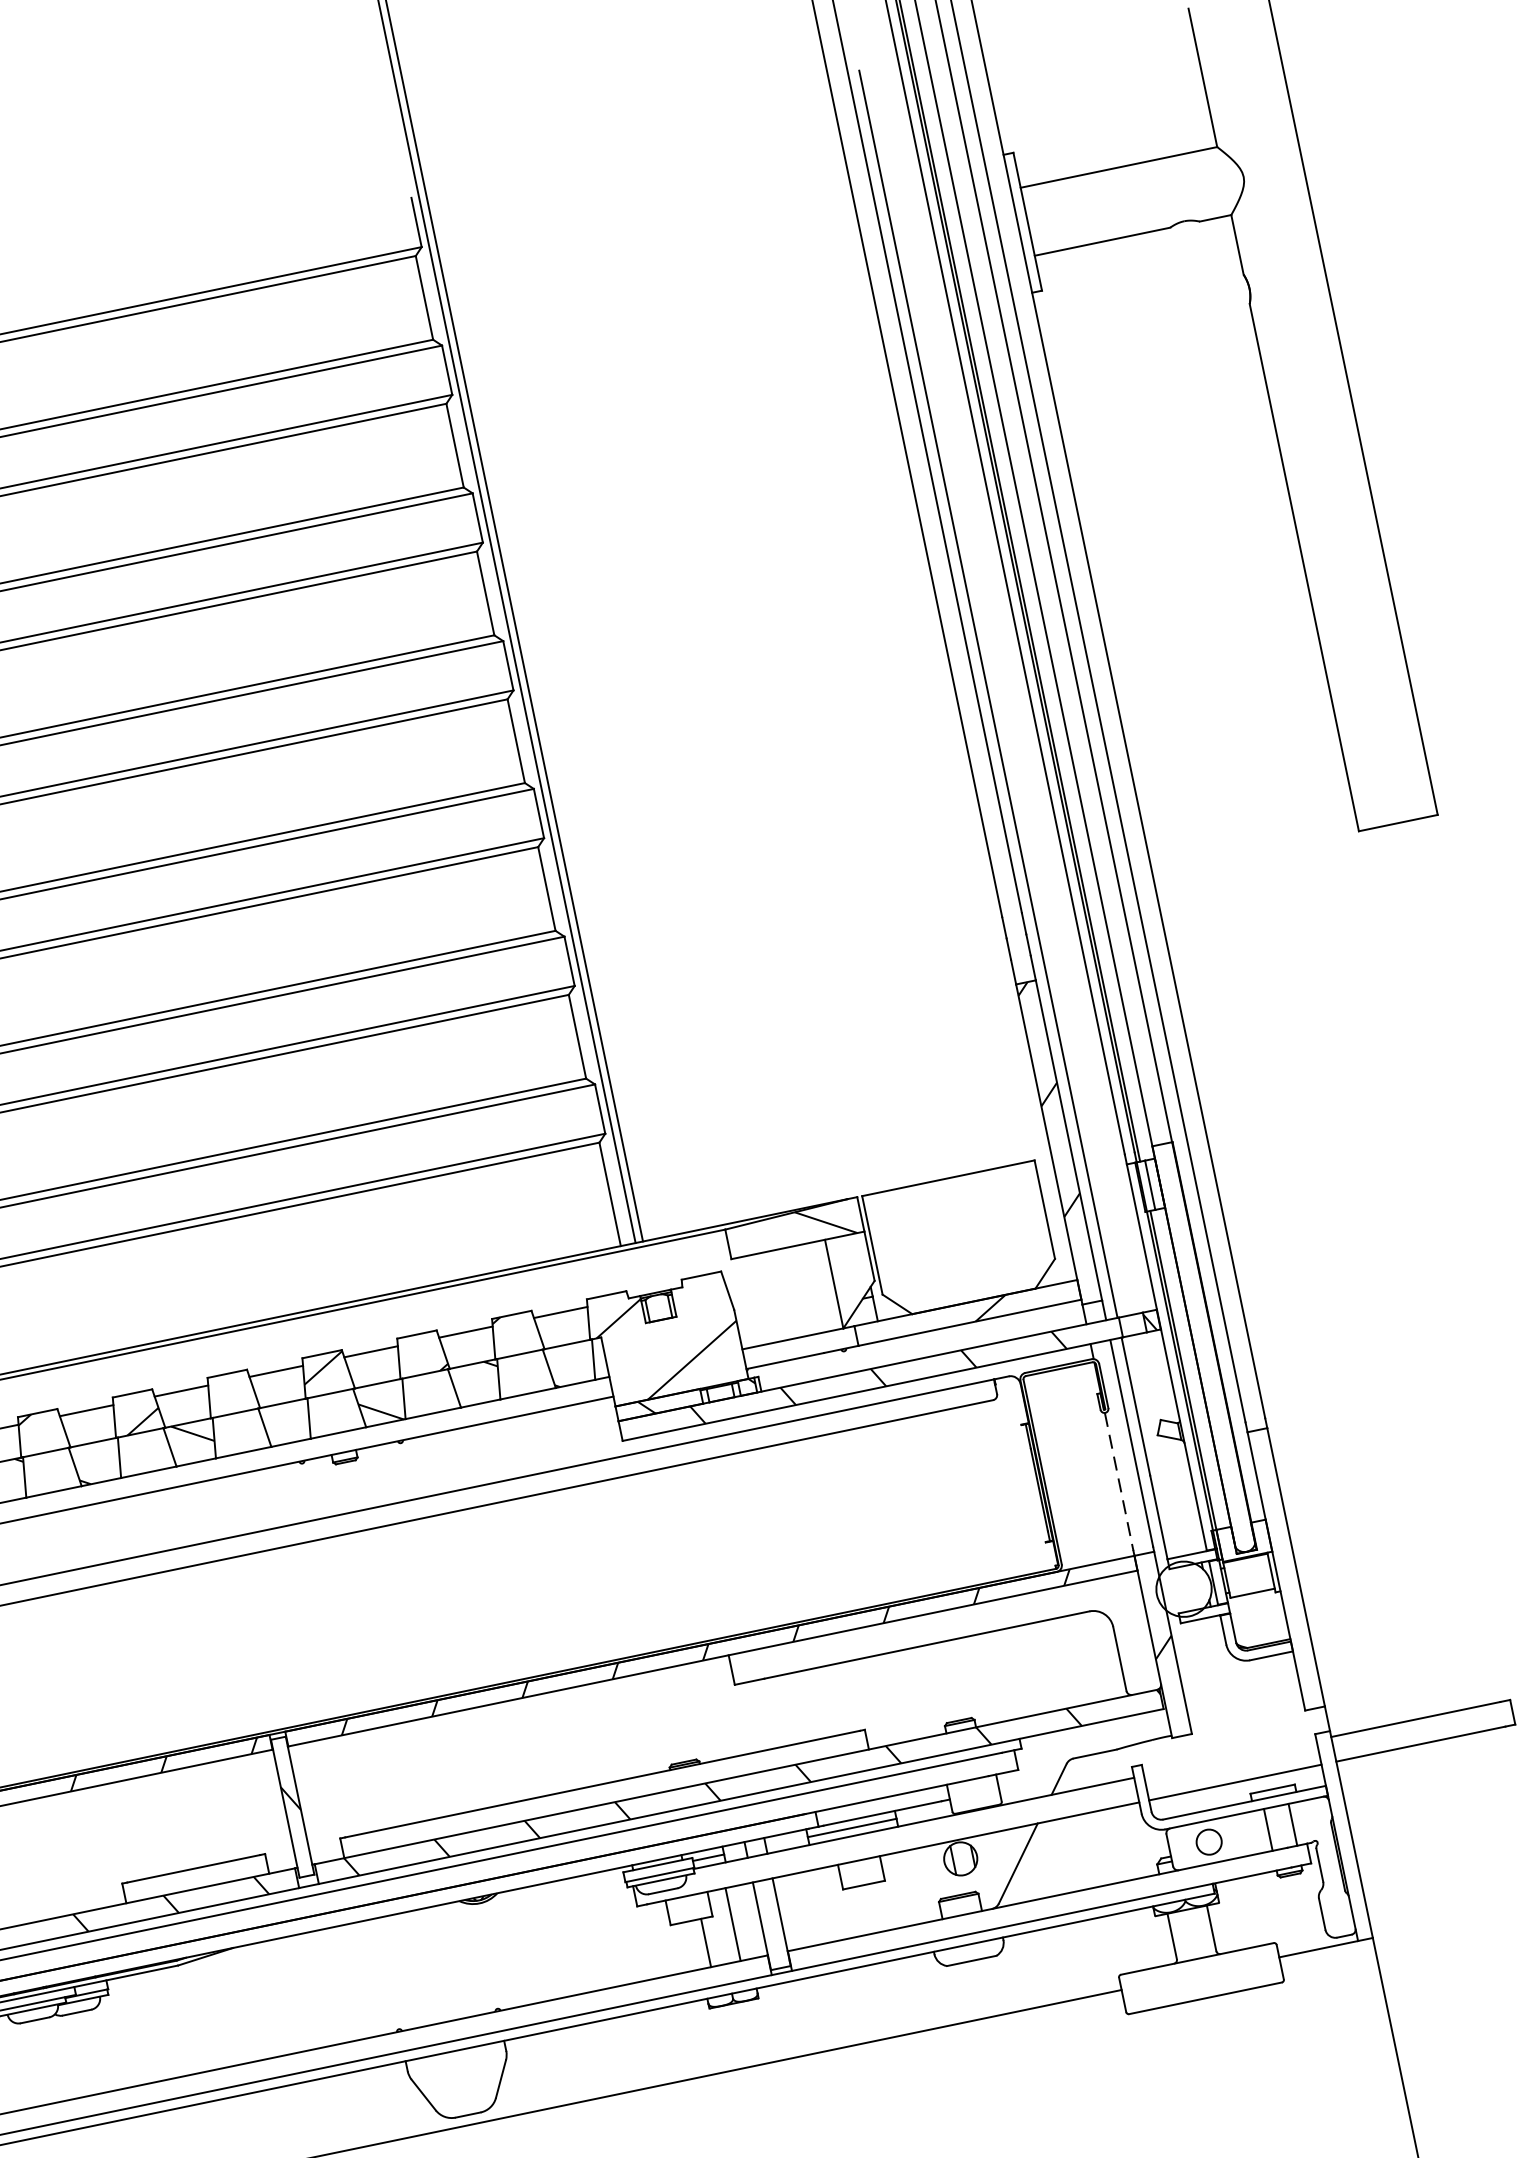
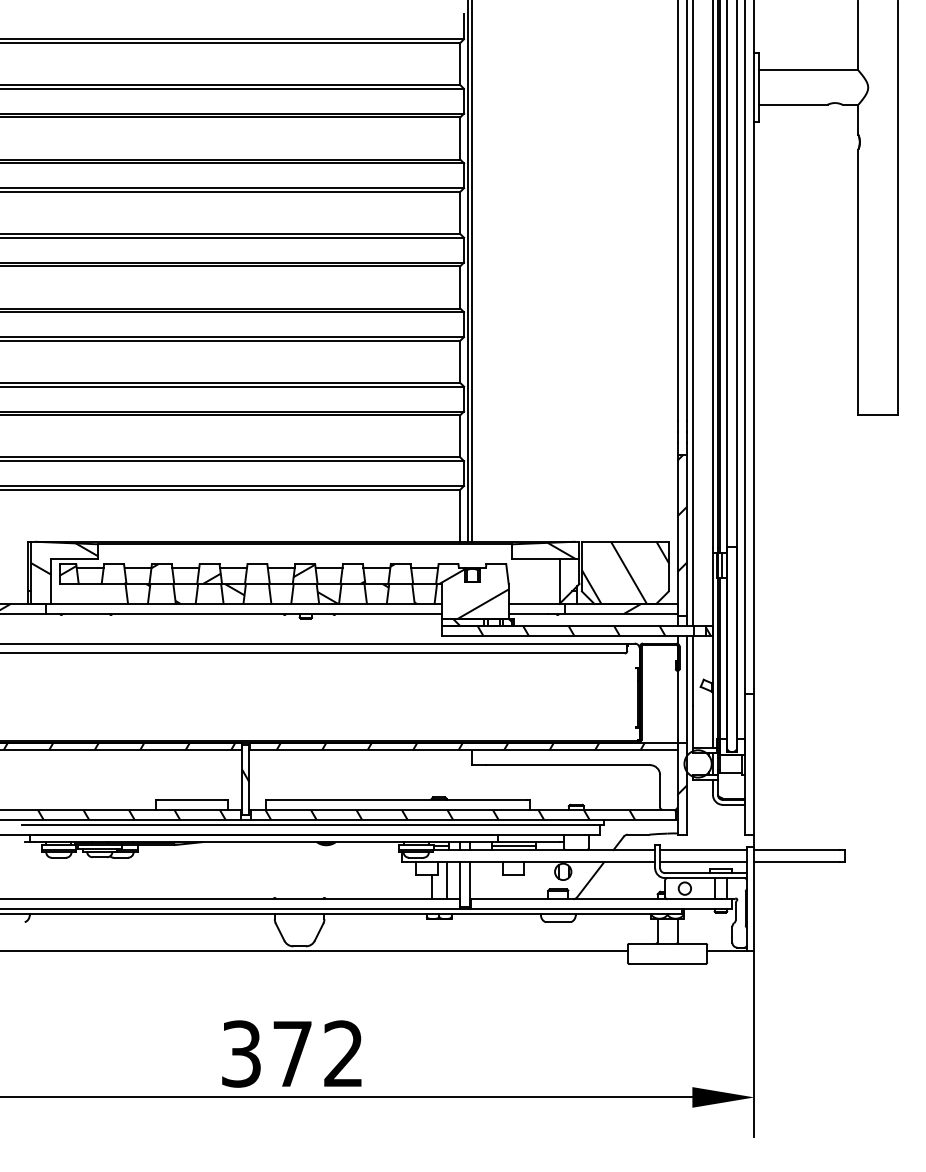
hatch: (959, 1239) -> (624, 572), added
line: (1119, 1481) -> (677, 705), dashed -> solid
line: (1230, 1758) -> (703, 850), added

